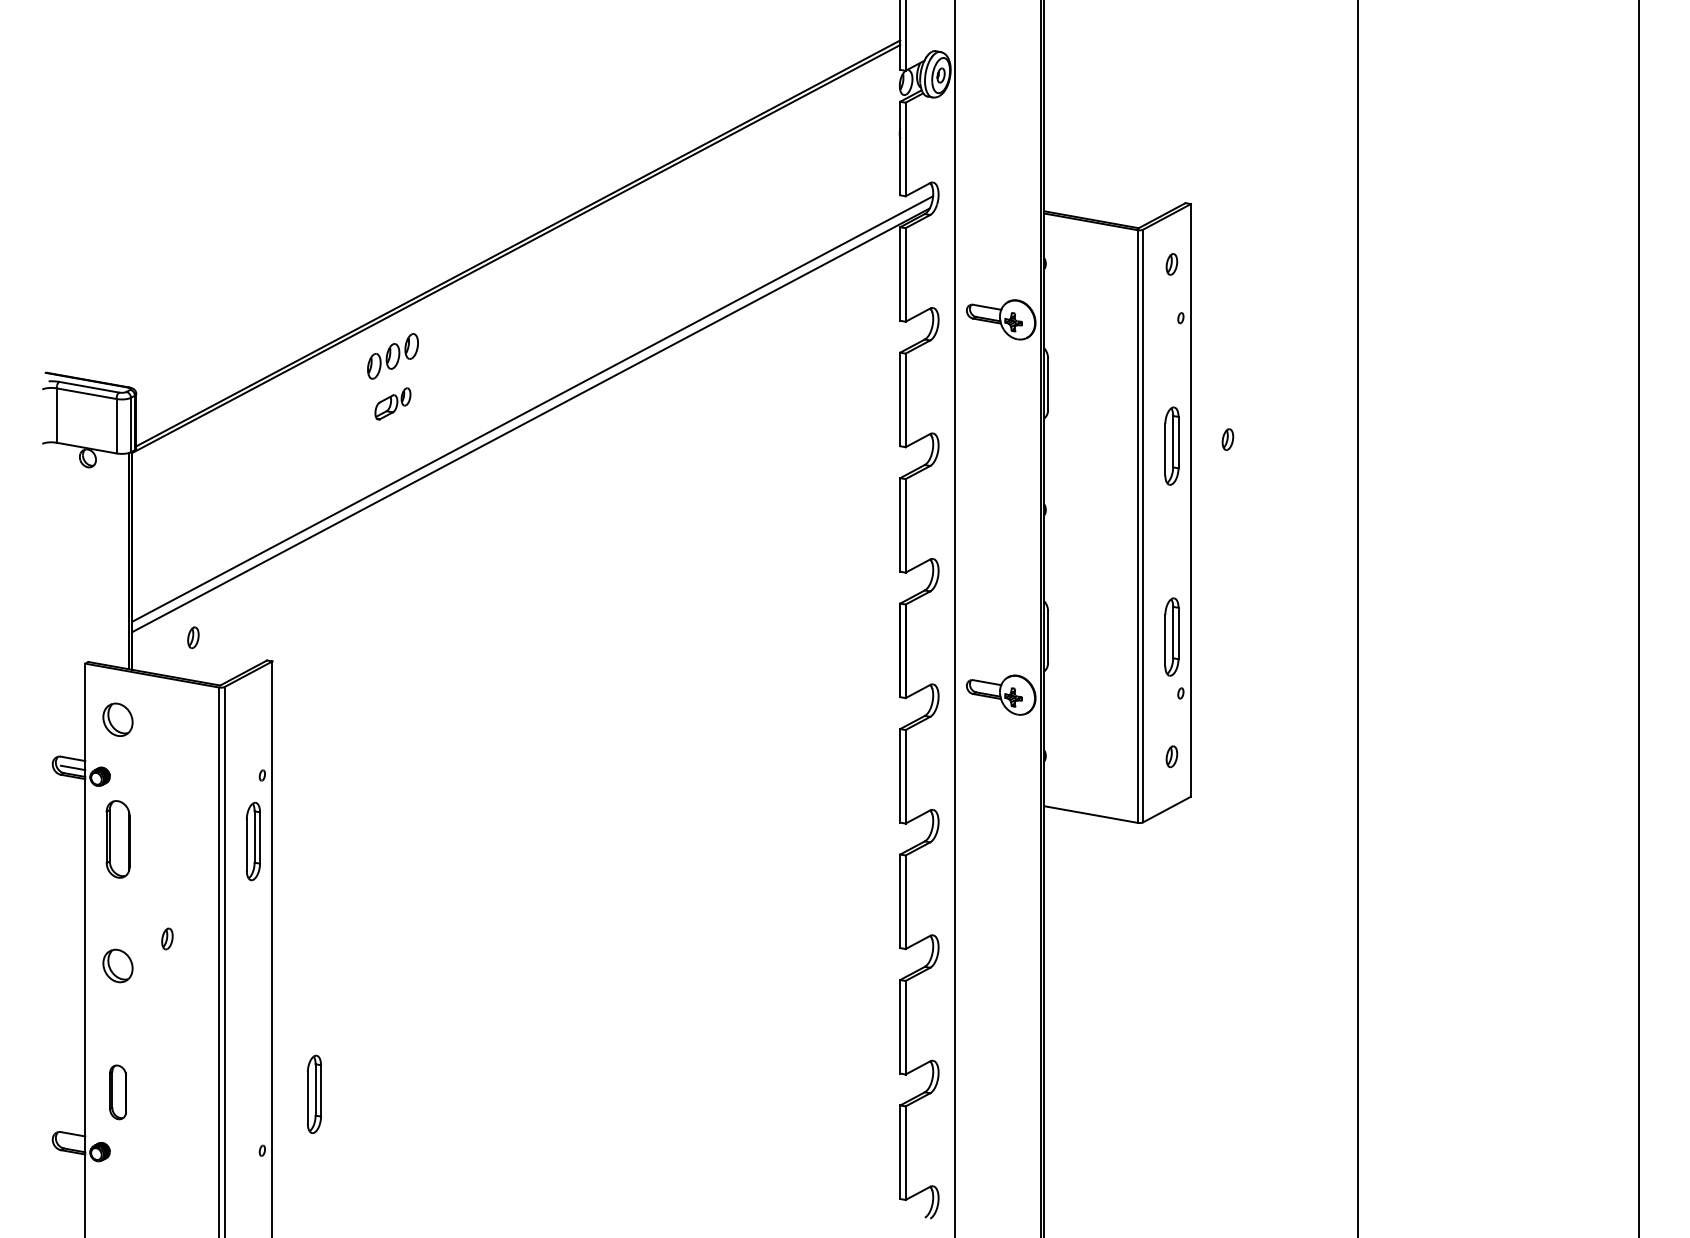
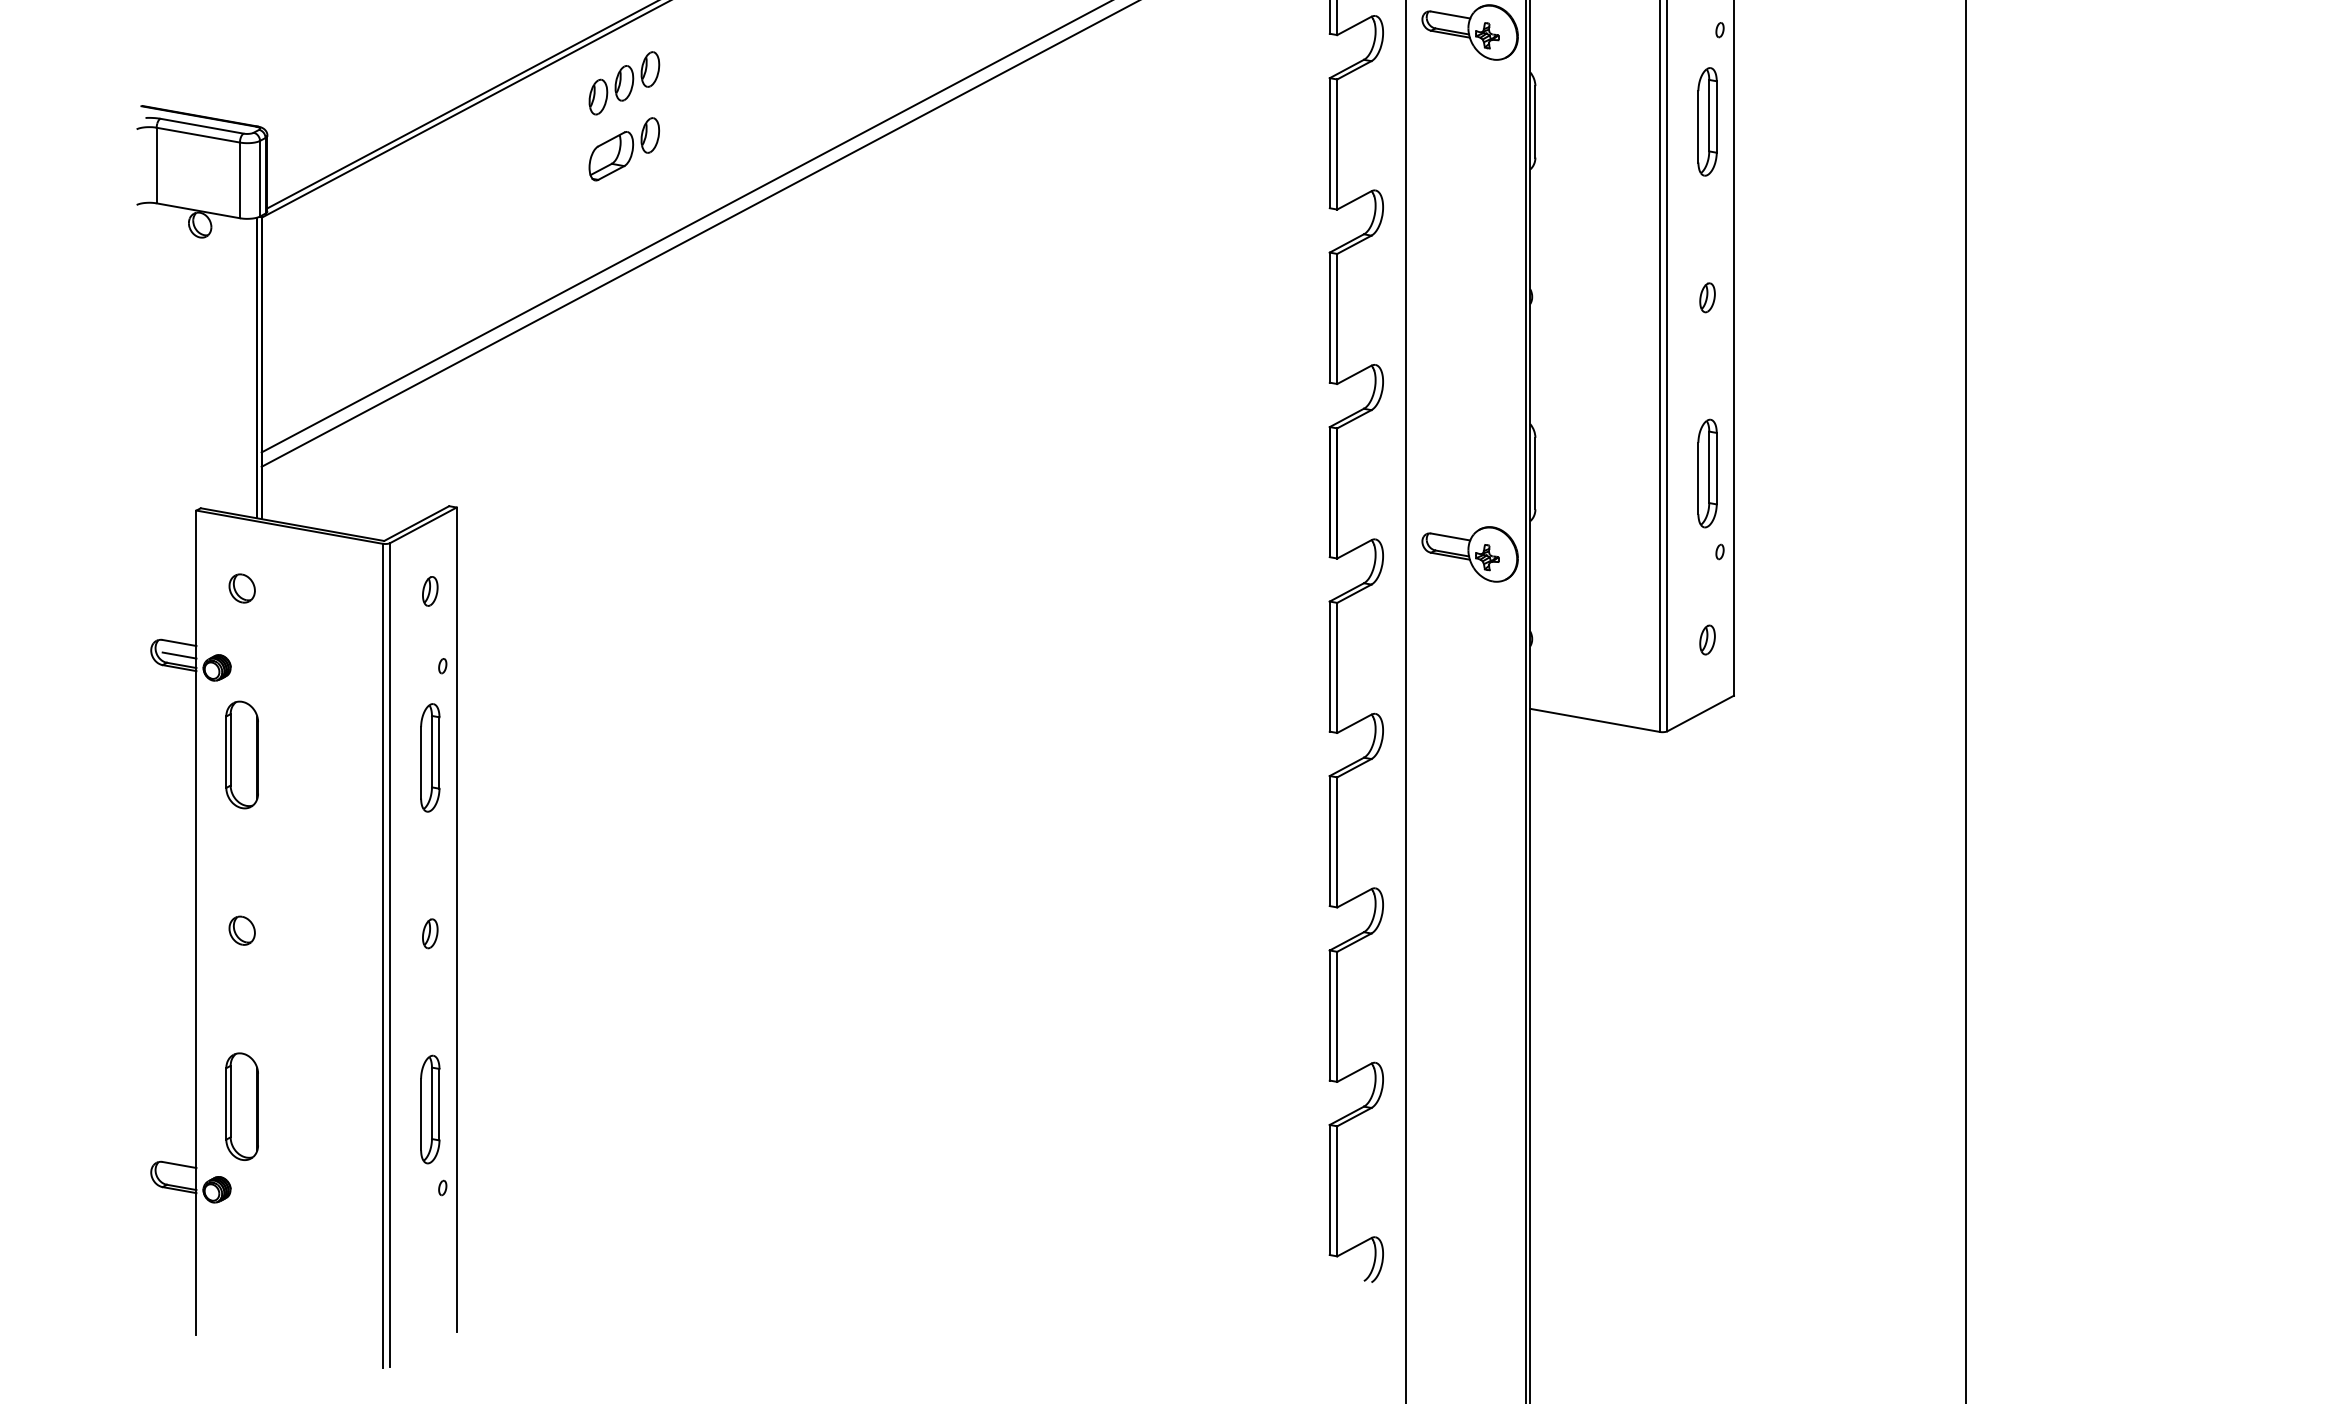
part: (392, 403) -> (623, 148), size x1.43
part: (1227, 439) -> (1706, 297), moved
part: (1171, 445) -> (1706, 120), moved
part: (193, 637) -> (430, 591), moved
part: (118, 719) -> (242, 588), size x0.62
part: (167, 938) -> (430, 933), moved
part: (118, 965) -> (242, 930), size x0.62
part: (117, 1092) -> (241, 1106), size x1.43
part: (314, 1093) -> (430, 1108), moved

